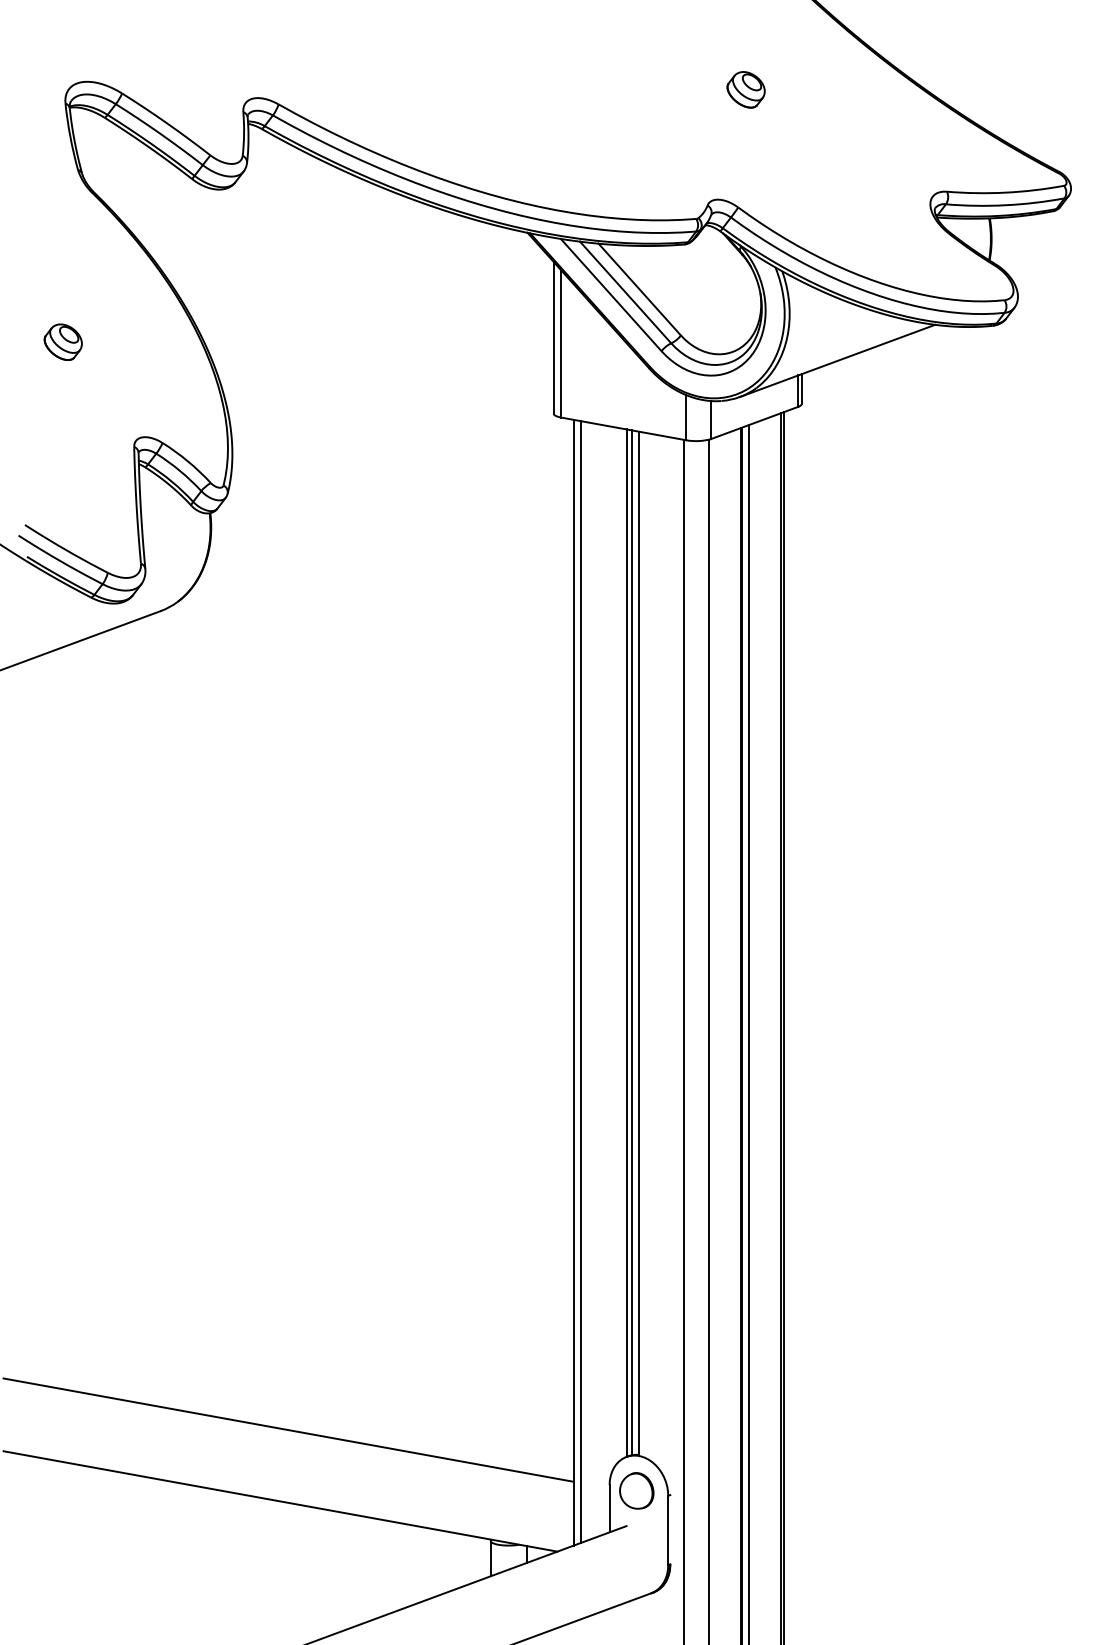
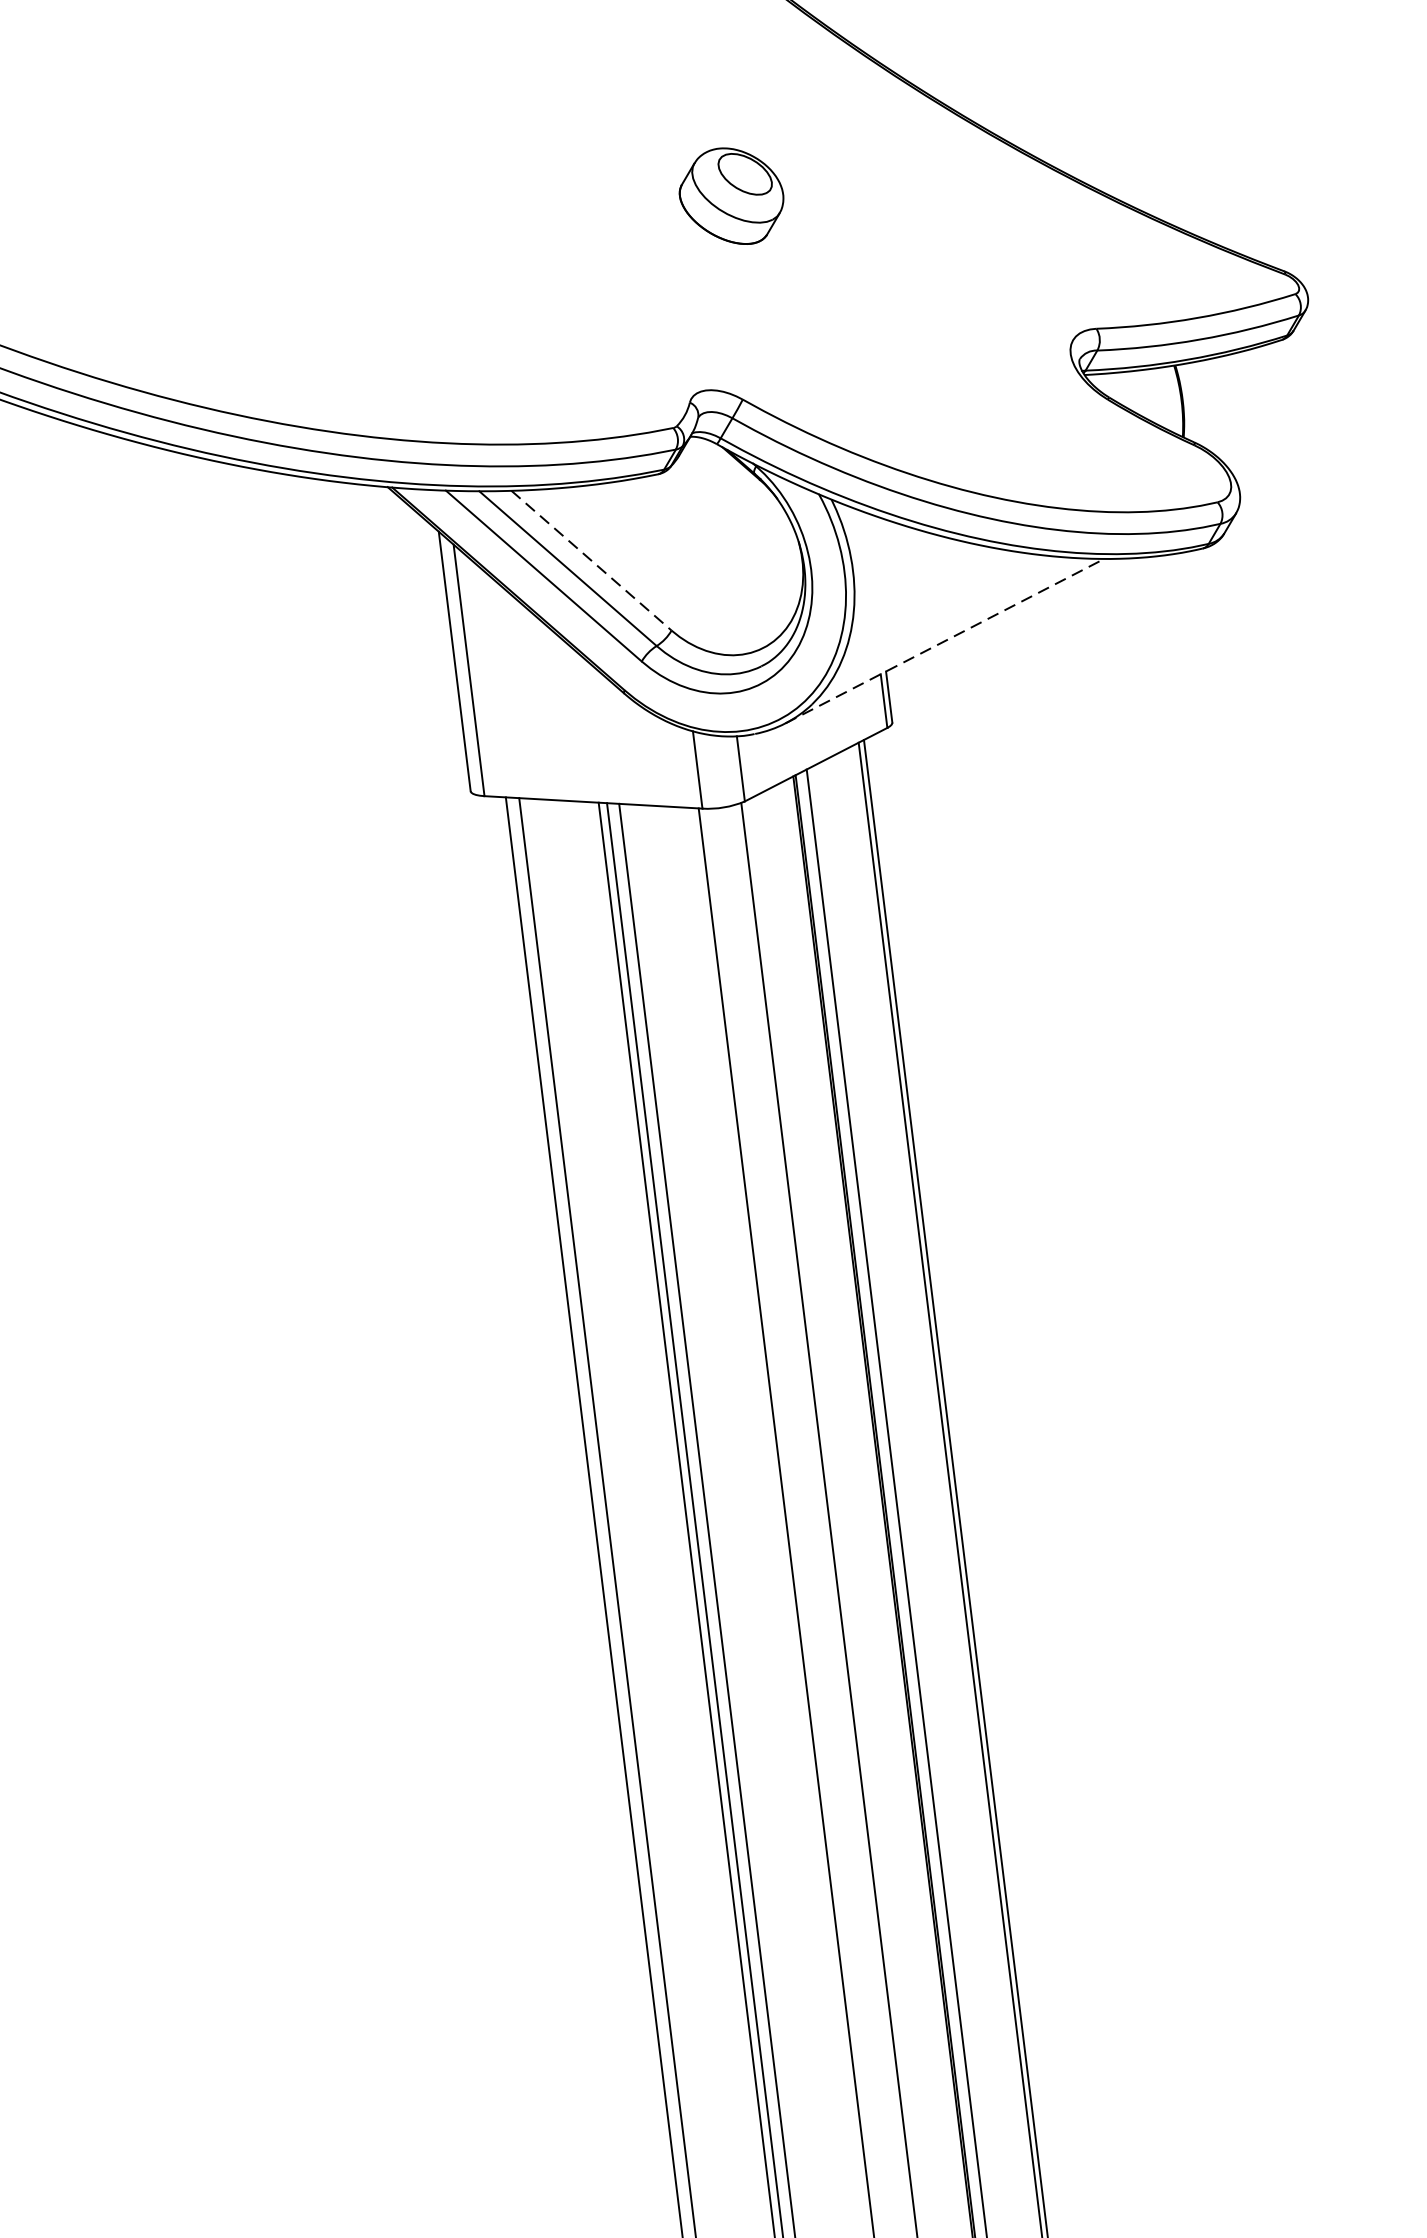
part: (745, 89) -> (730, 196), size x1.6
line: (639, 289) -> (591, 560), solid -> dashed
line: (838, 360) -> (946, 640), solid -> dashed

